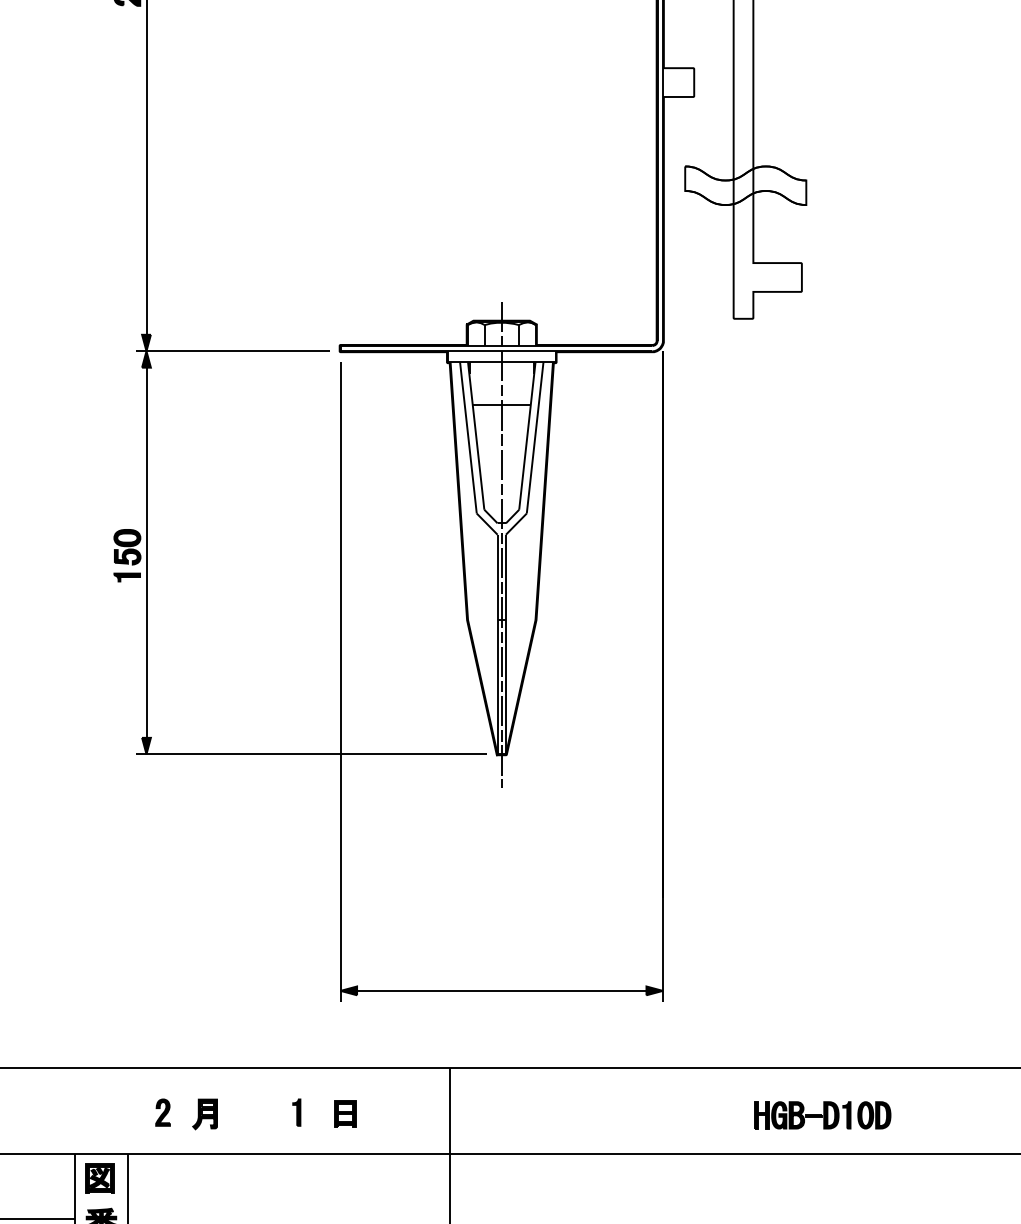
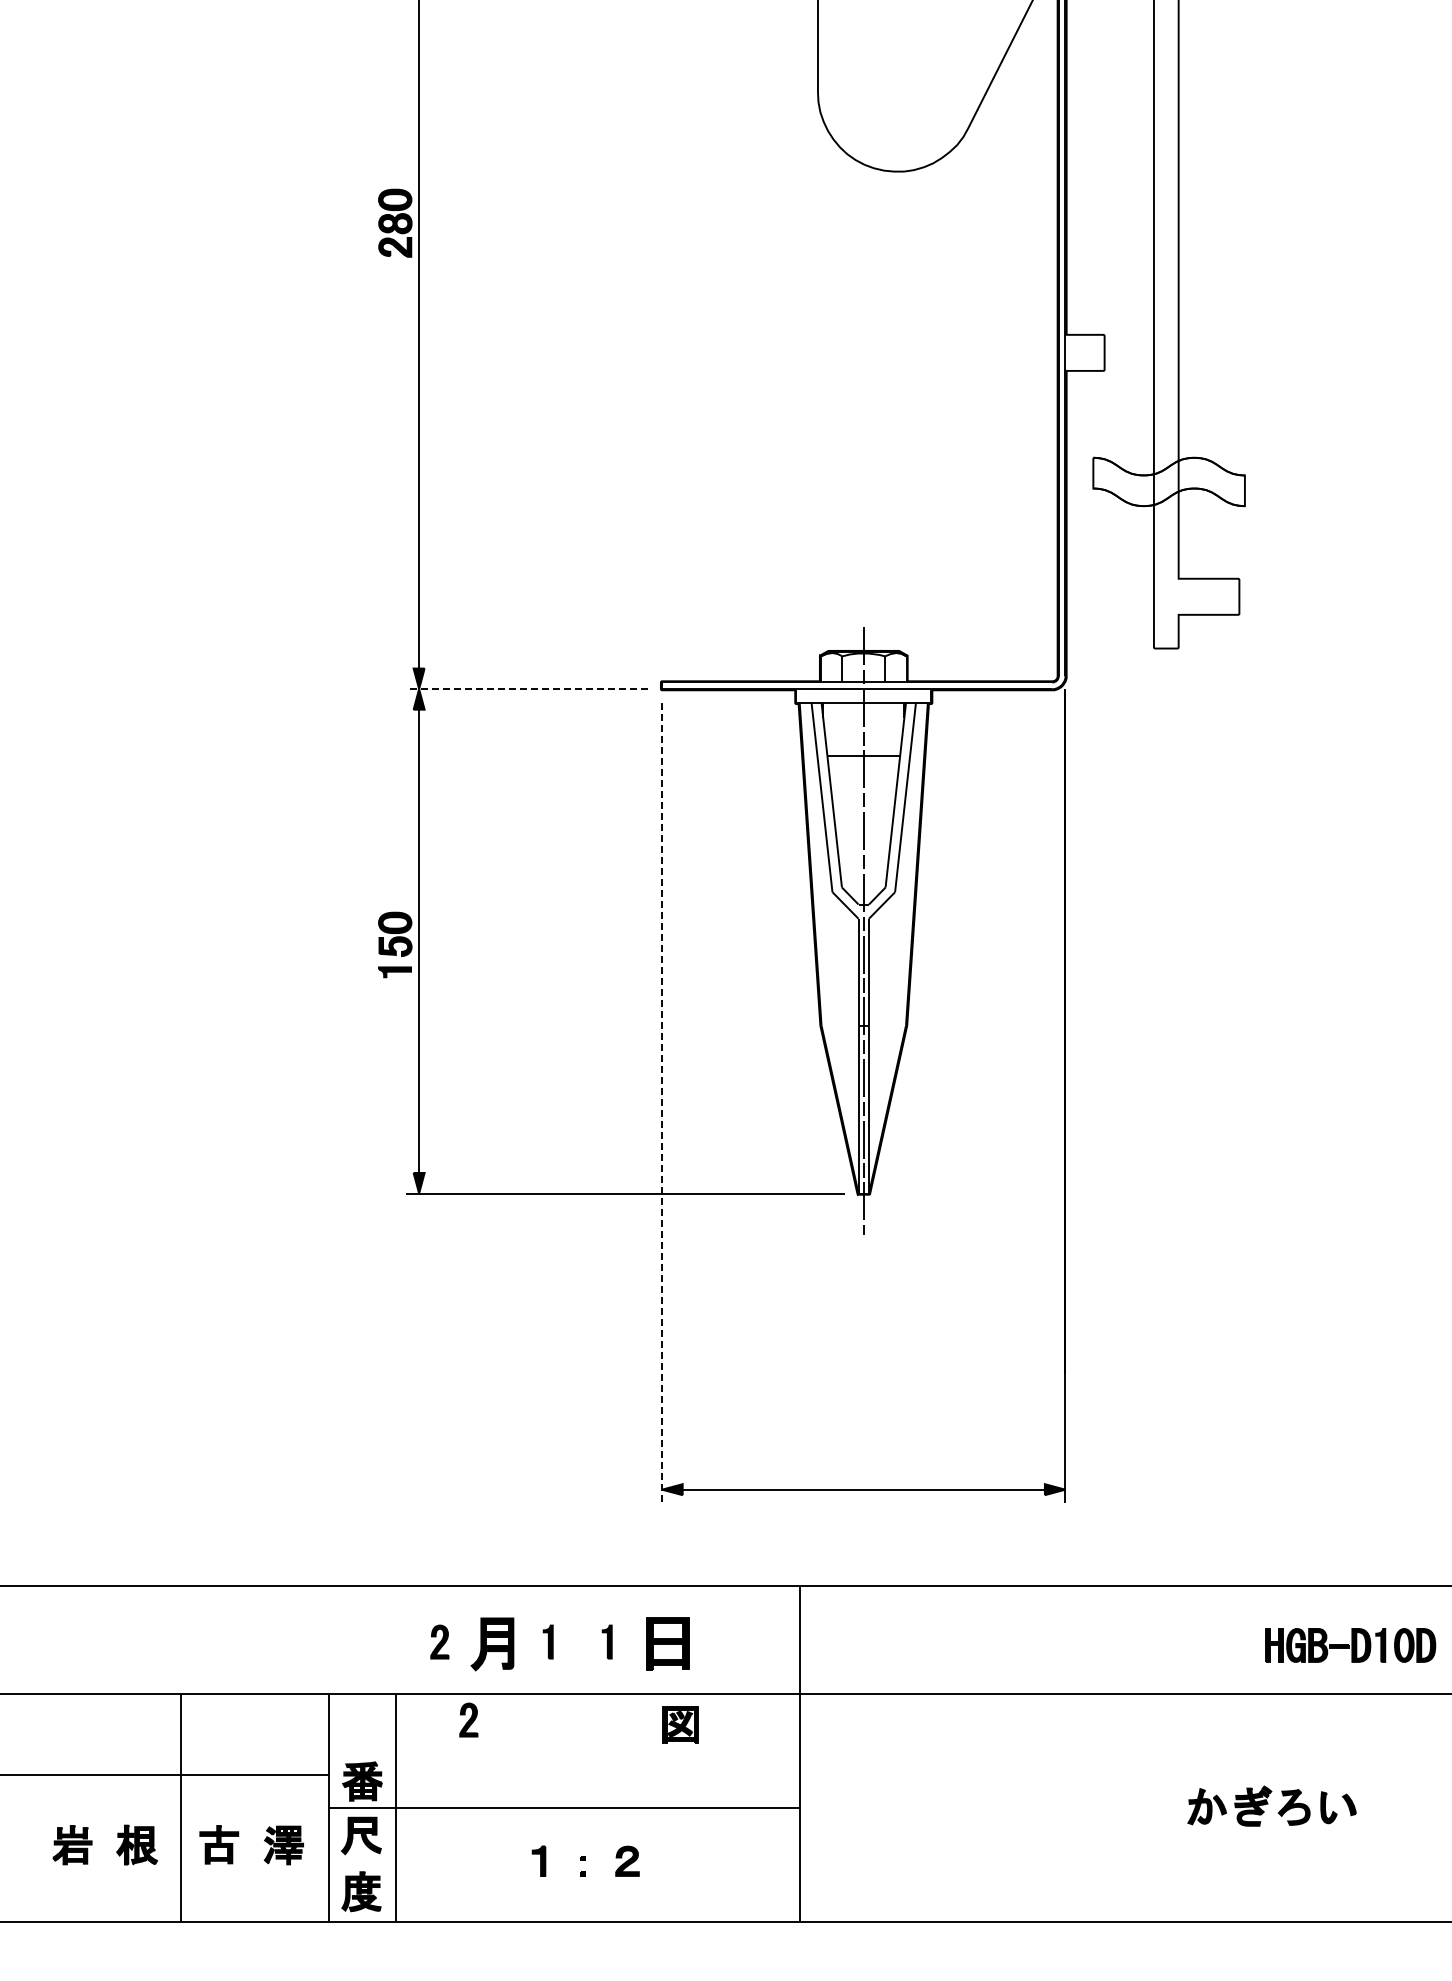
line: (232, 351) -> (526, 689), solid -> dashed
line: (340, 682) -> (662, 1103), solid -> dashed
part: (249, 1112) -> (547, 1641), added
part: (205, 1113) -> (492, 1643), size x1.4
part: (345, 1113) -> (668, 1643), size x1.6
part: (822, 1115) -> (1350, 1645), moved
part: (185, 1174) -> (468, 1719), added
part: (99, 1178) -> (680, 1724), moved

